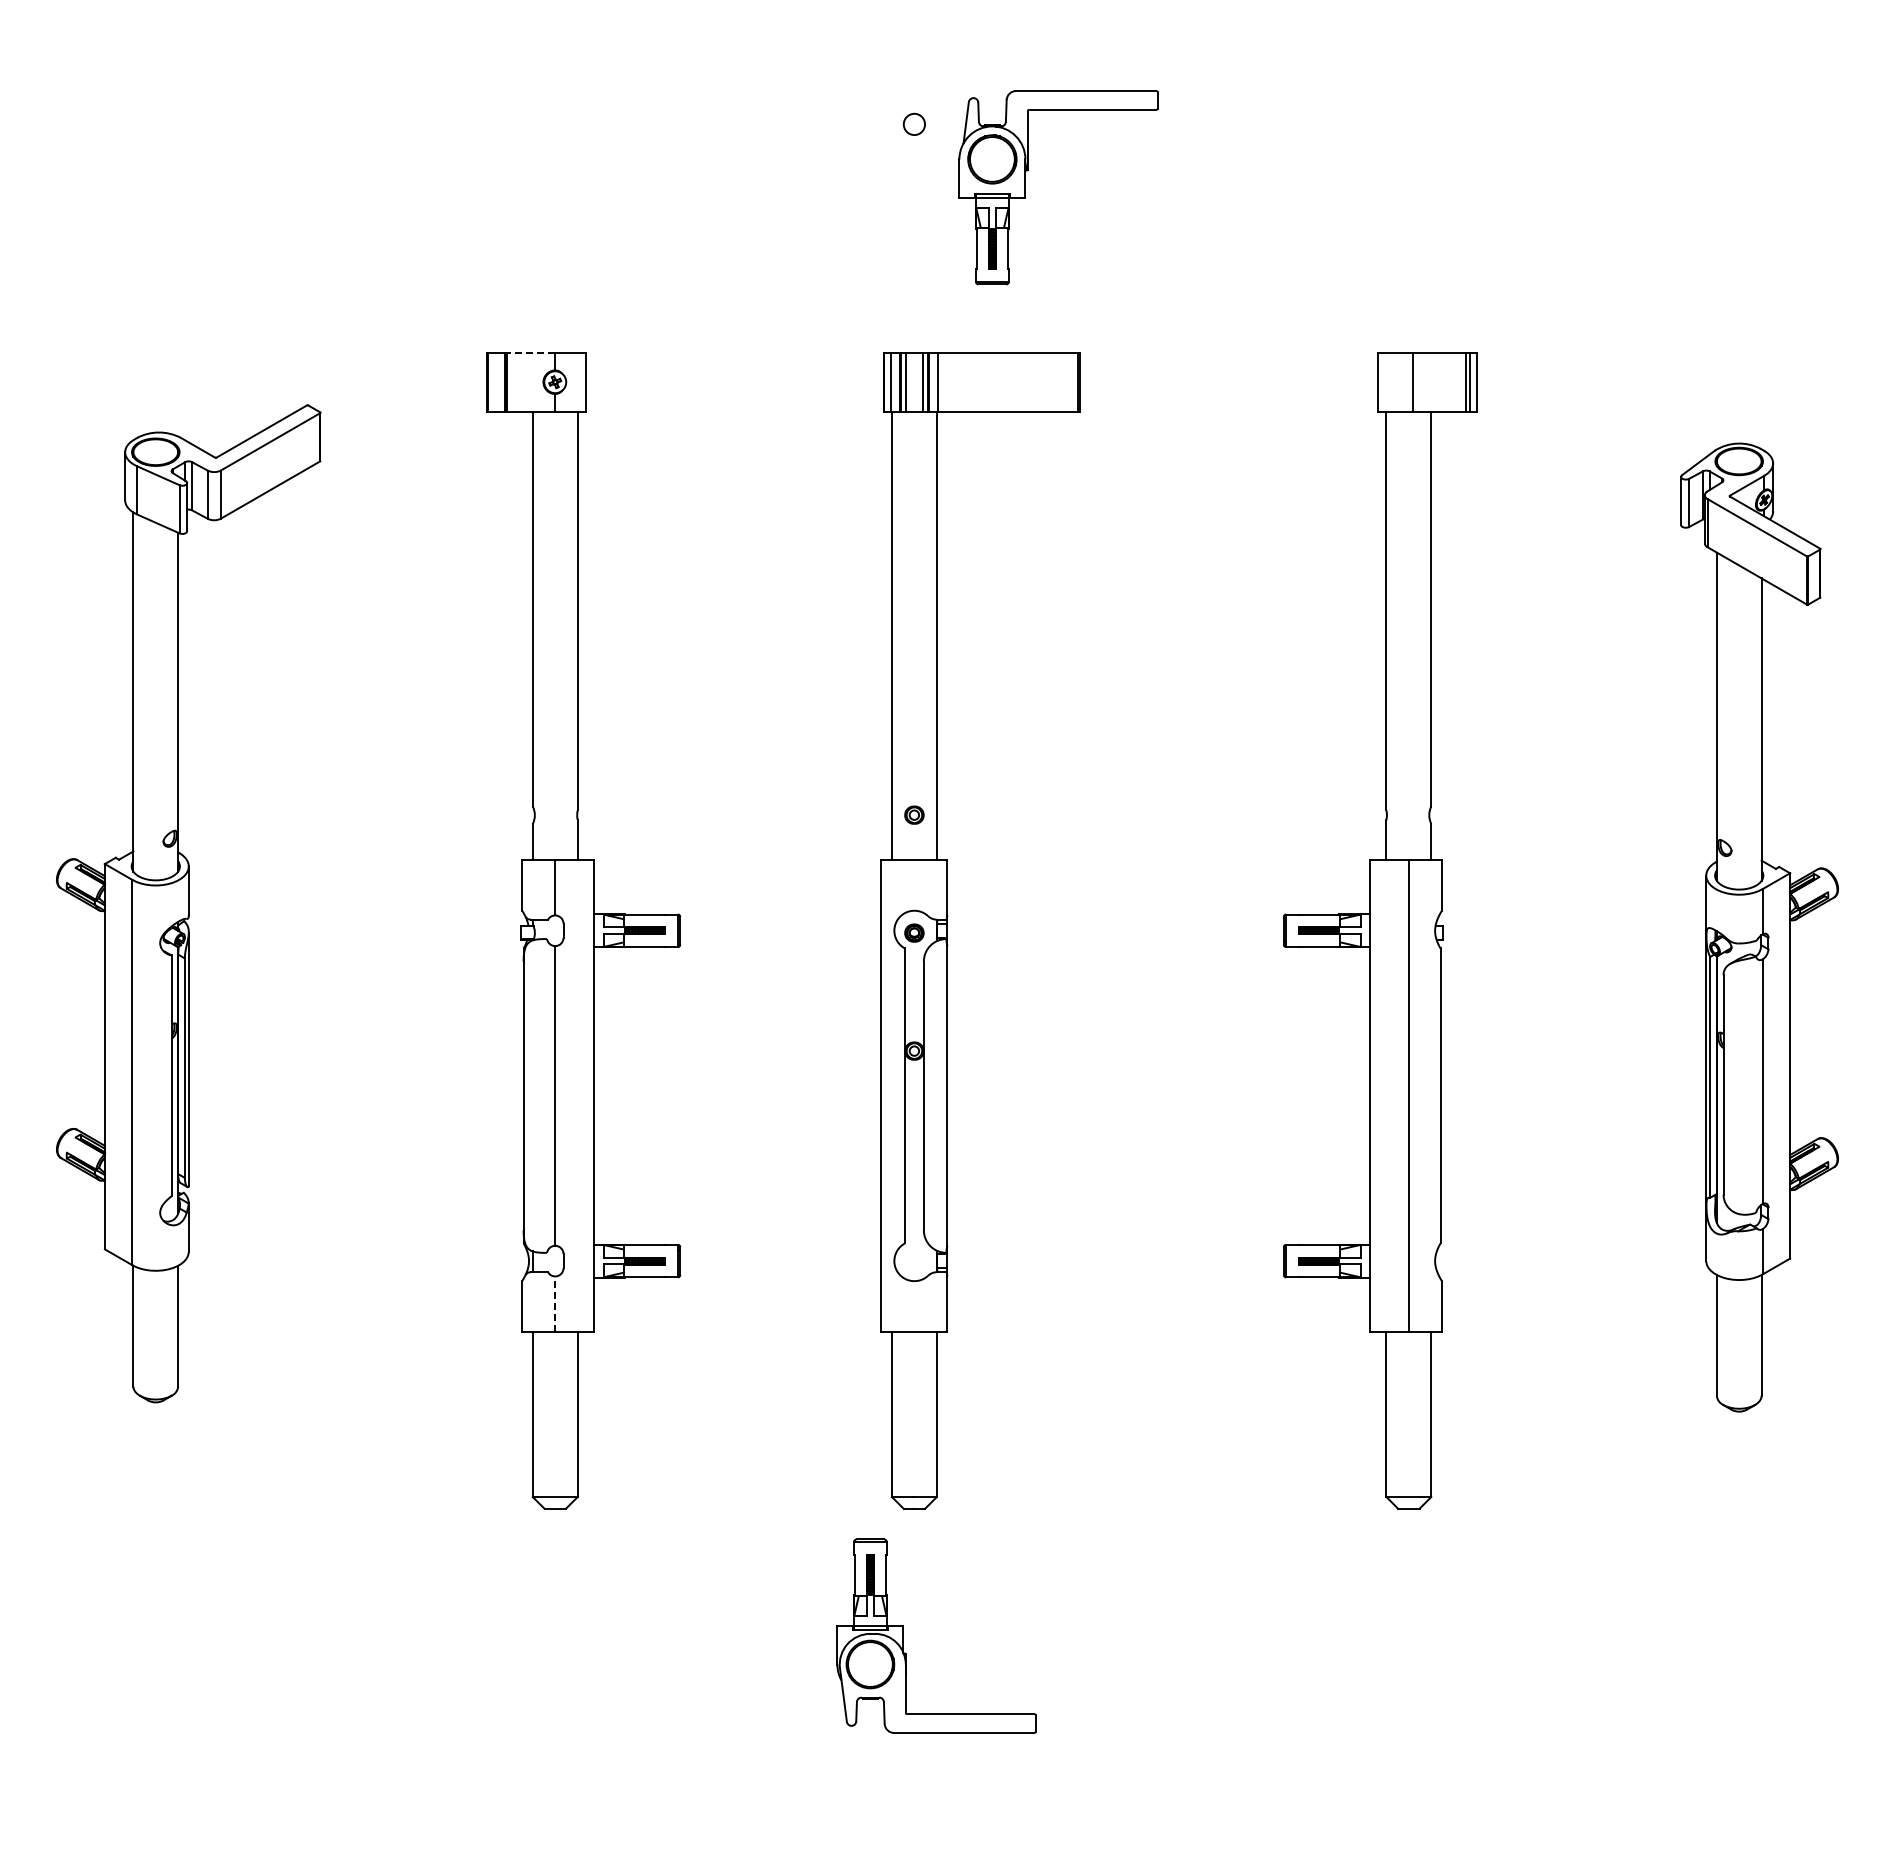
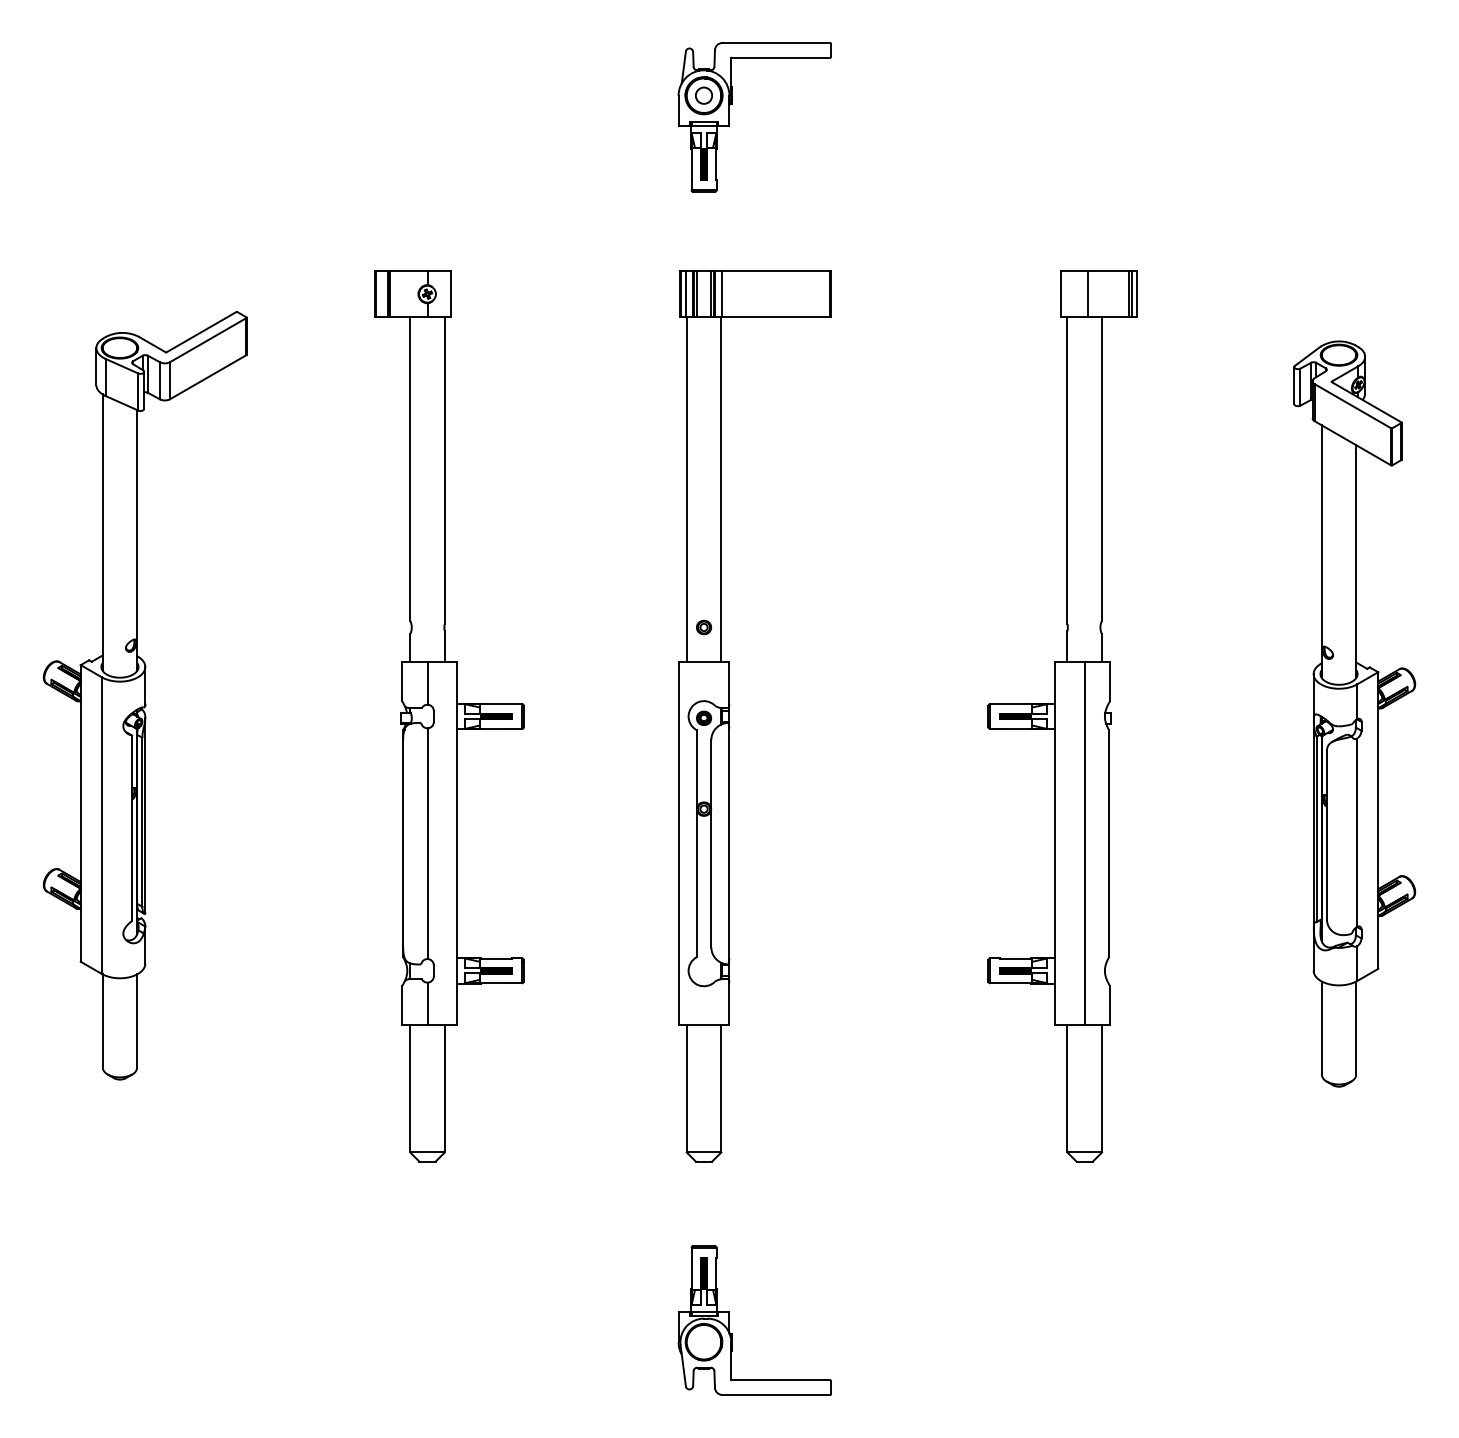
part: (1025, 187) -> (729, 117), moved
line: (530, 352) -> (408, 271), dashed -> solid
line: (555, 1304) -> (427, 1004), dashed -> solid
part: (903, 1635) -> (729, 1319), moved

